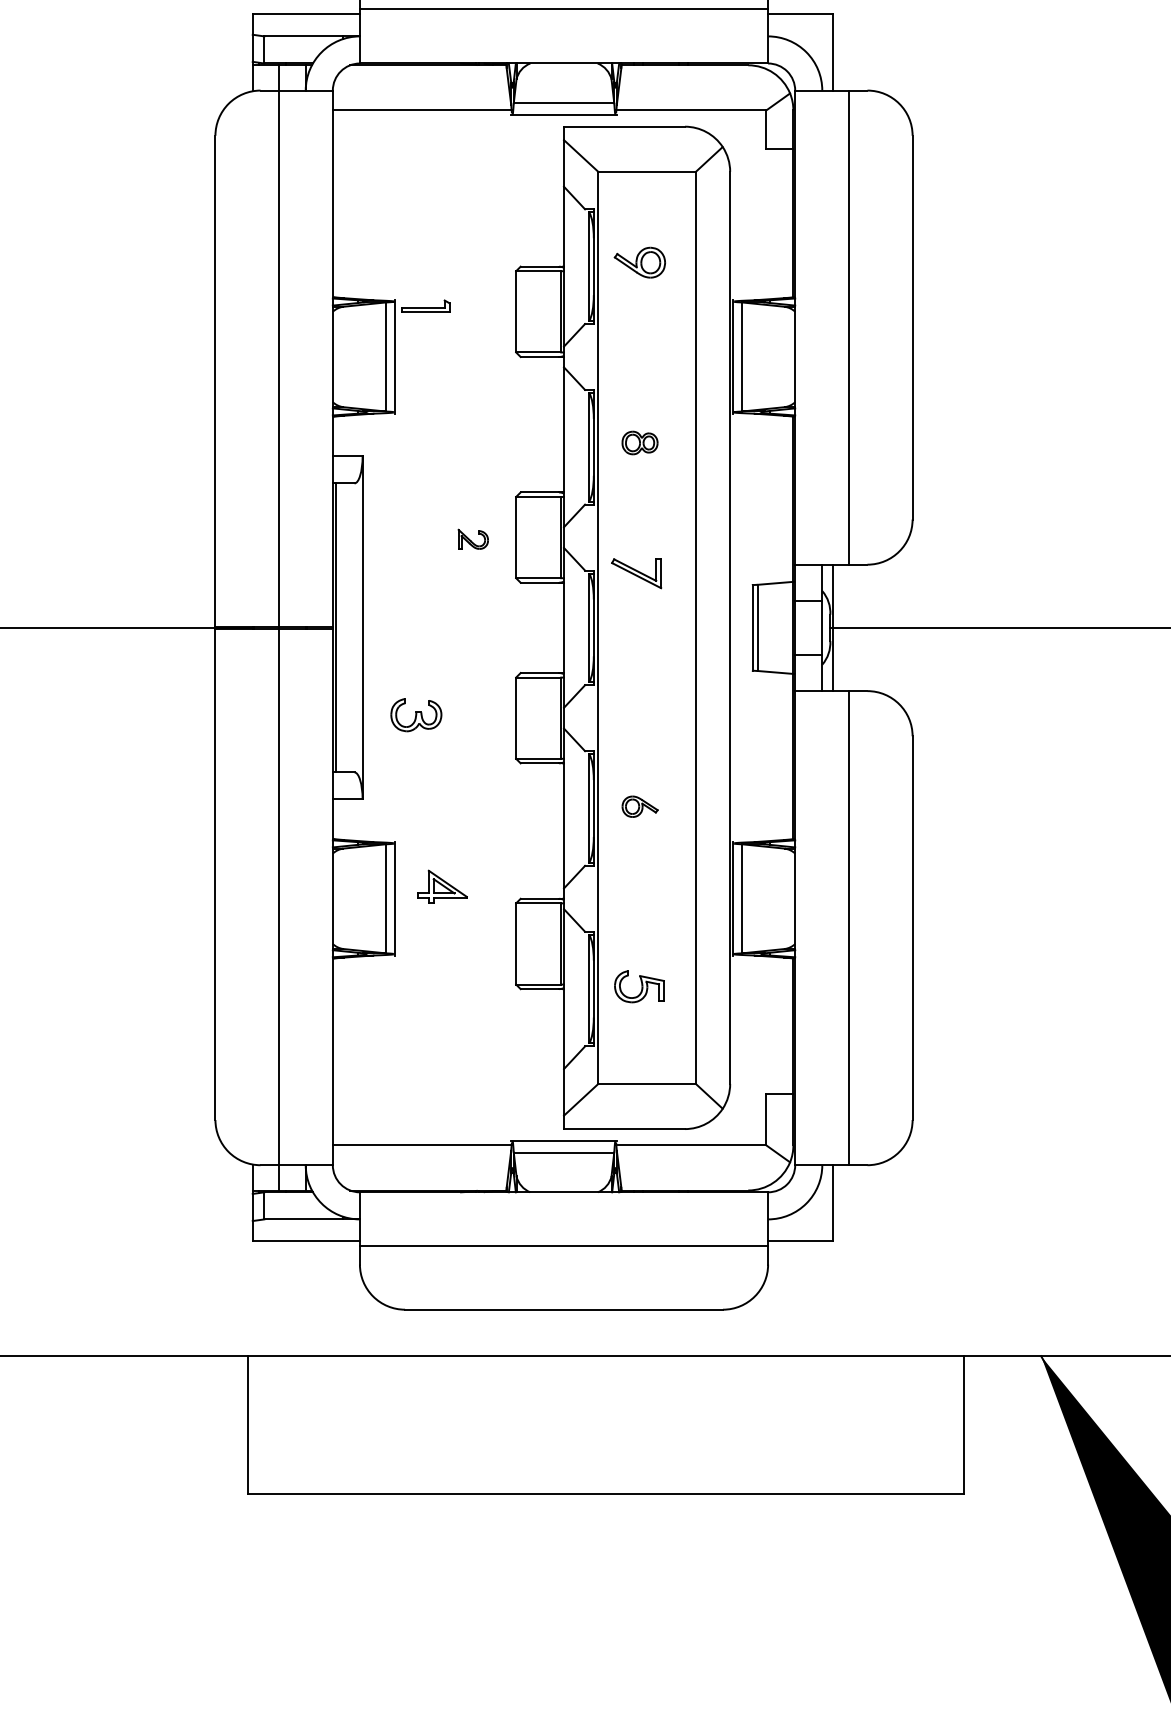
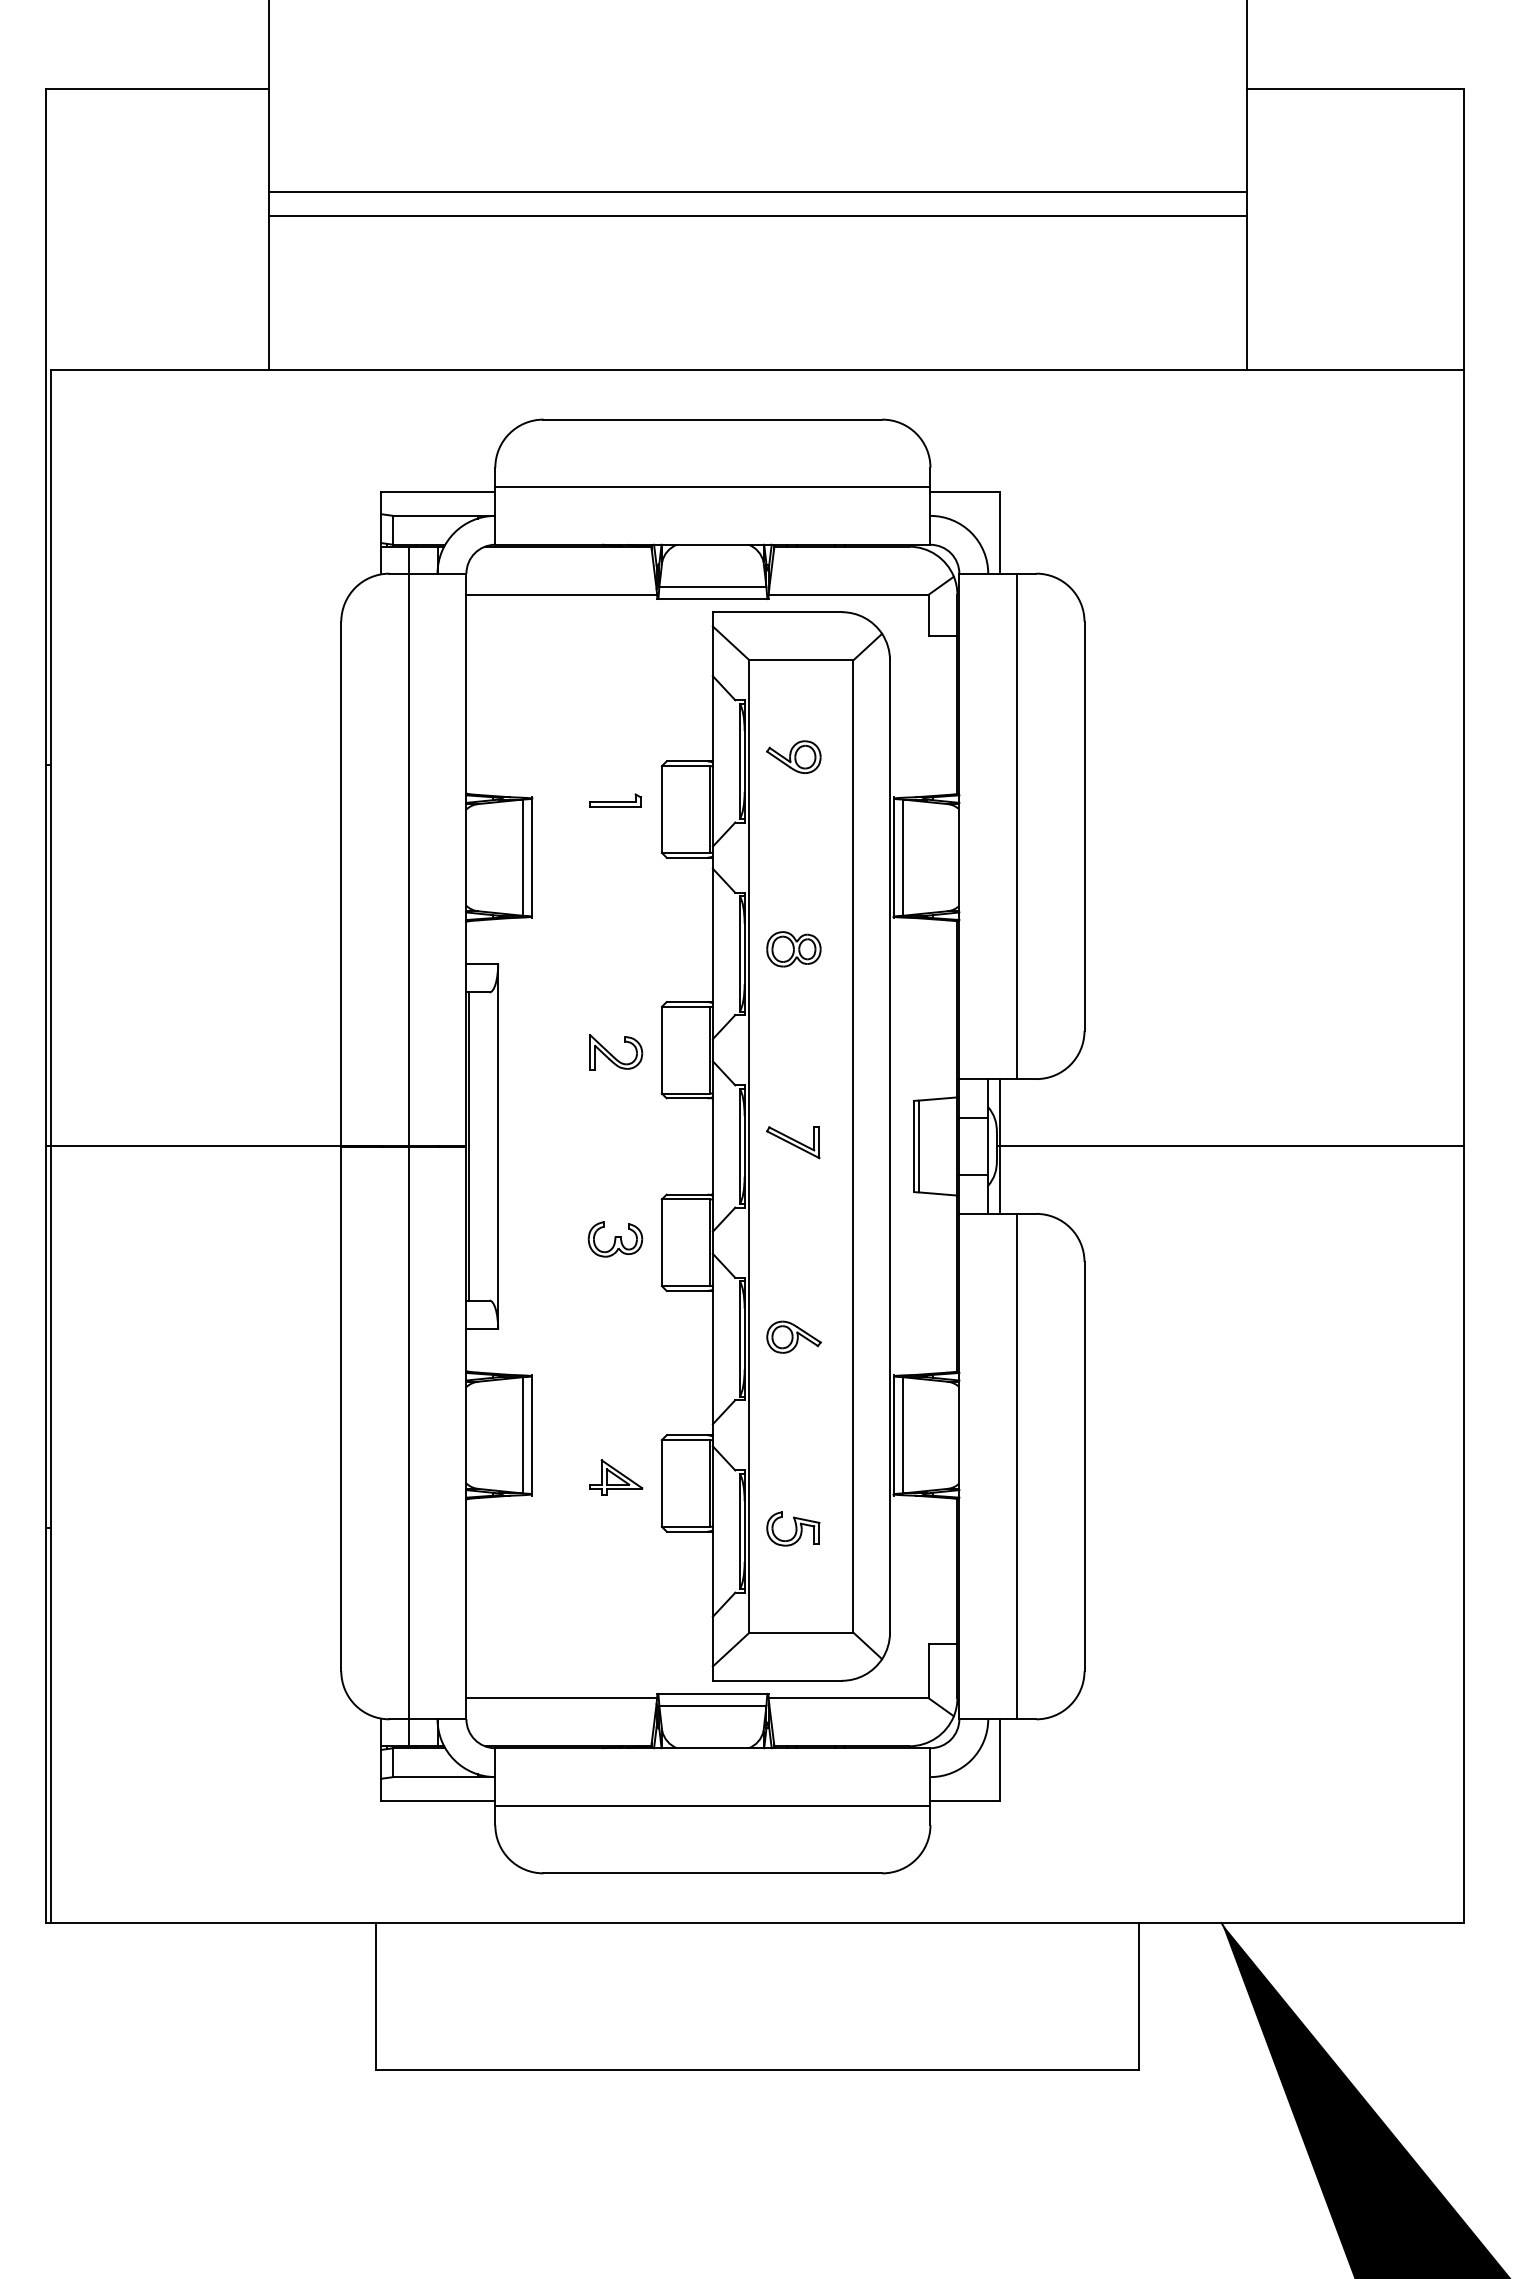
part: (425, 306) -> (615, 800), moved
part: (639, 443) -> (793, 949), size x1.43
part: (473, 539) -> (616, 1052), size x1.67
part: (636, 573) -> (793, 1142), moved
part: (416, 715) -> (615, 1239), moved
part: (639, 806) -> (793, 1336), size x1.43
part: (442, 886) -> (616, 1477), moved

